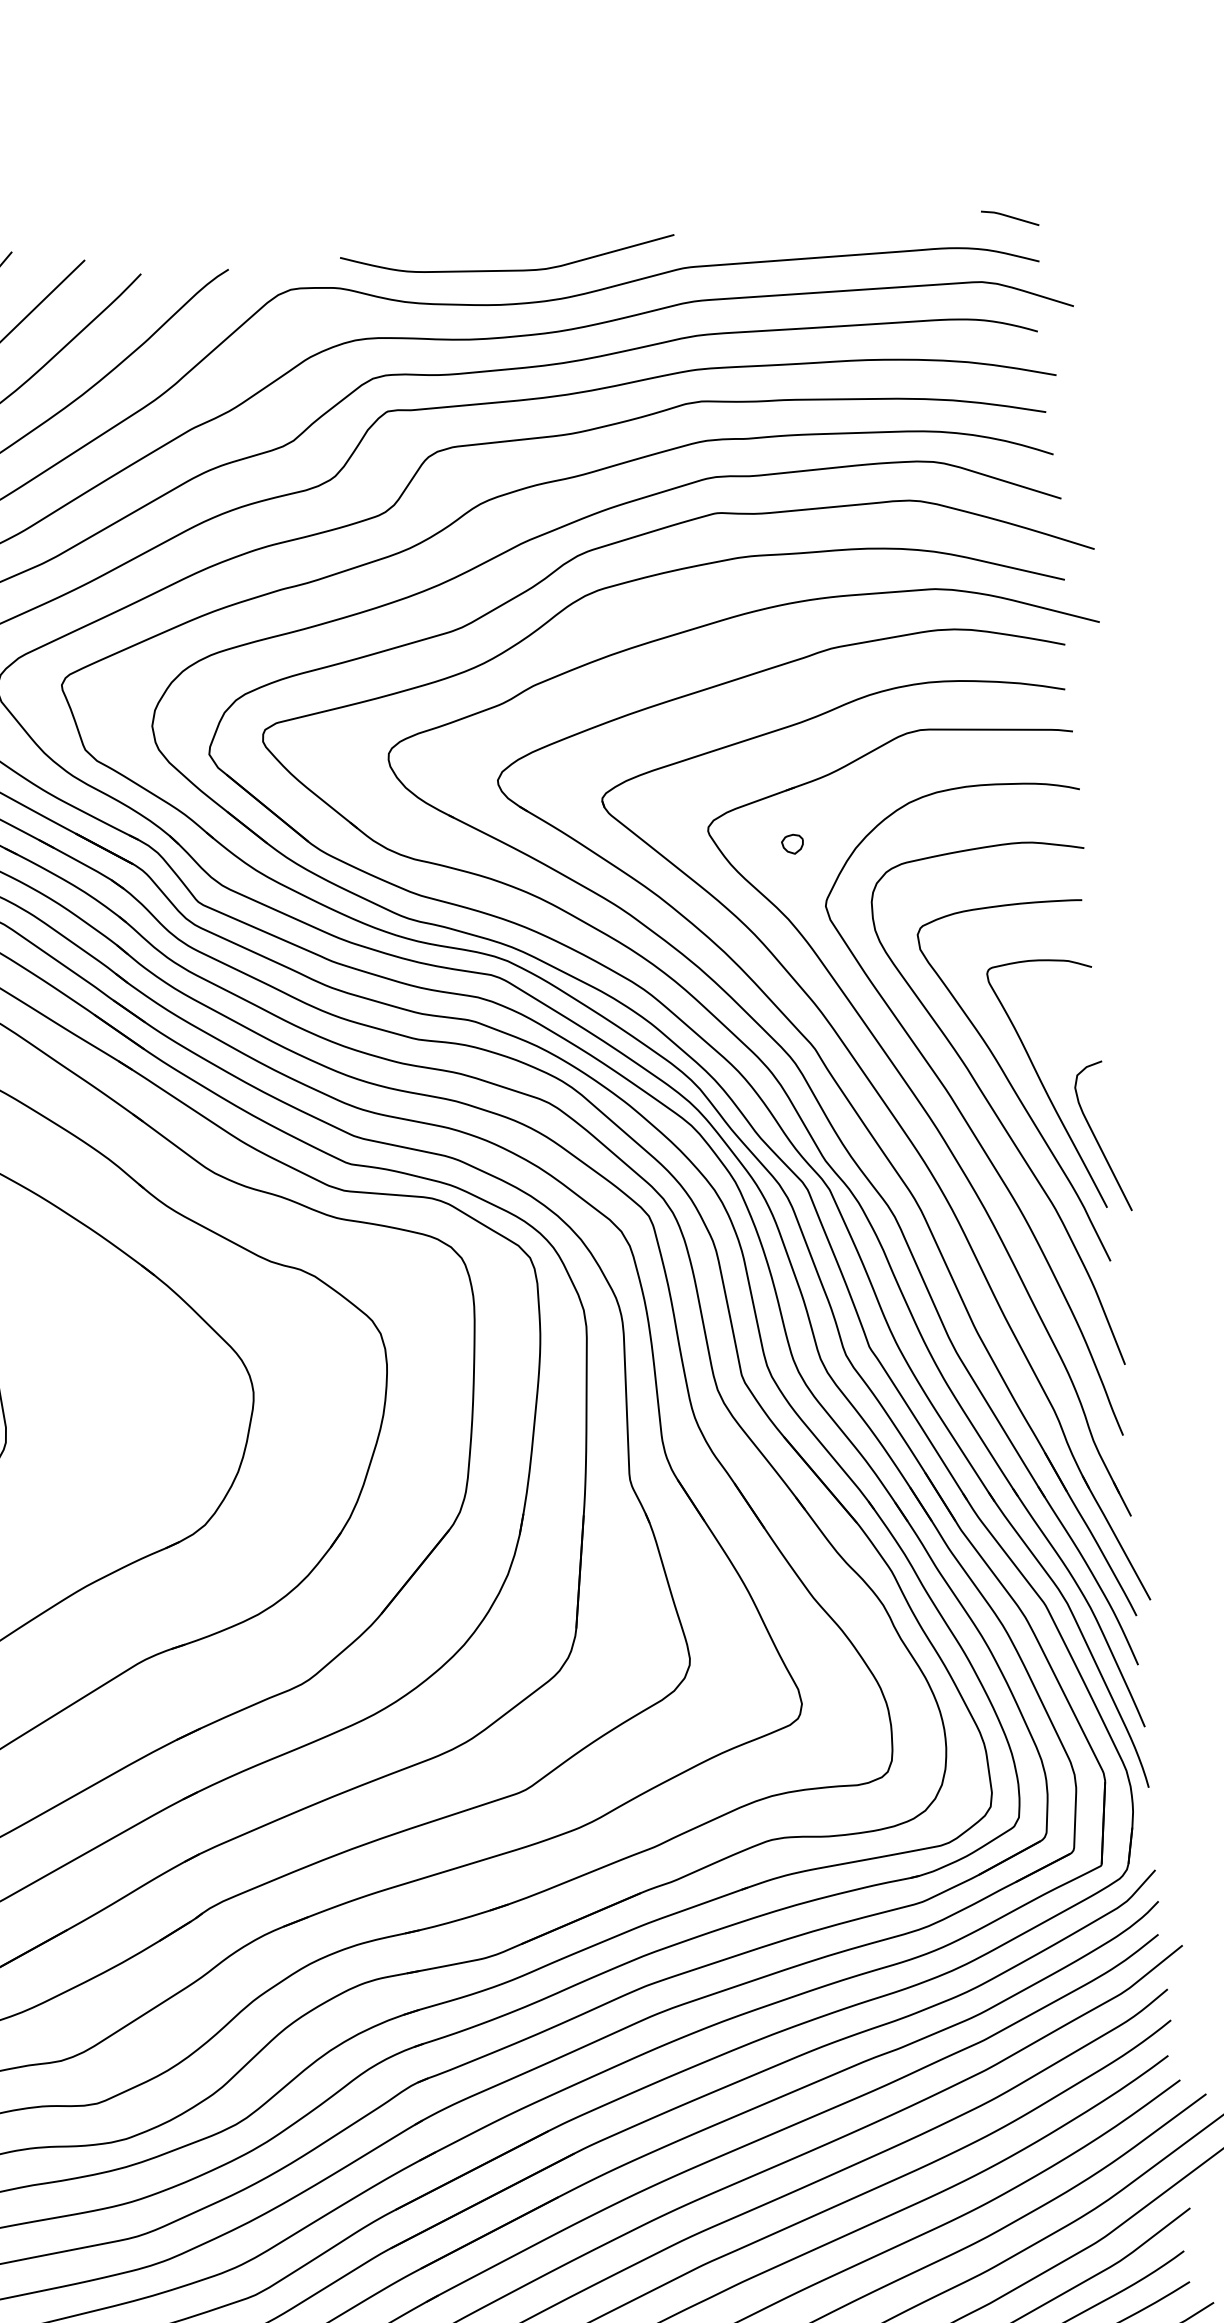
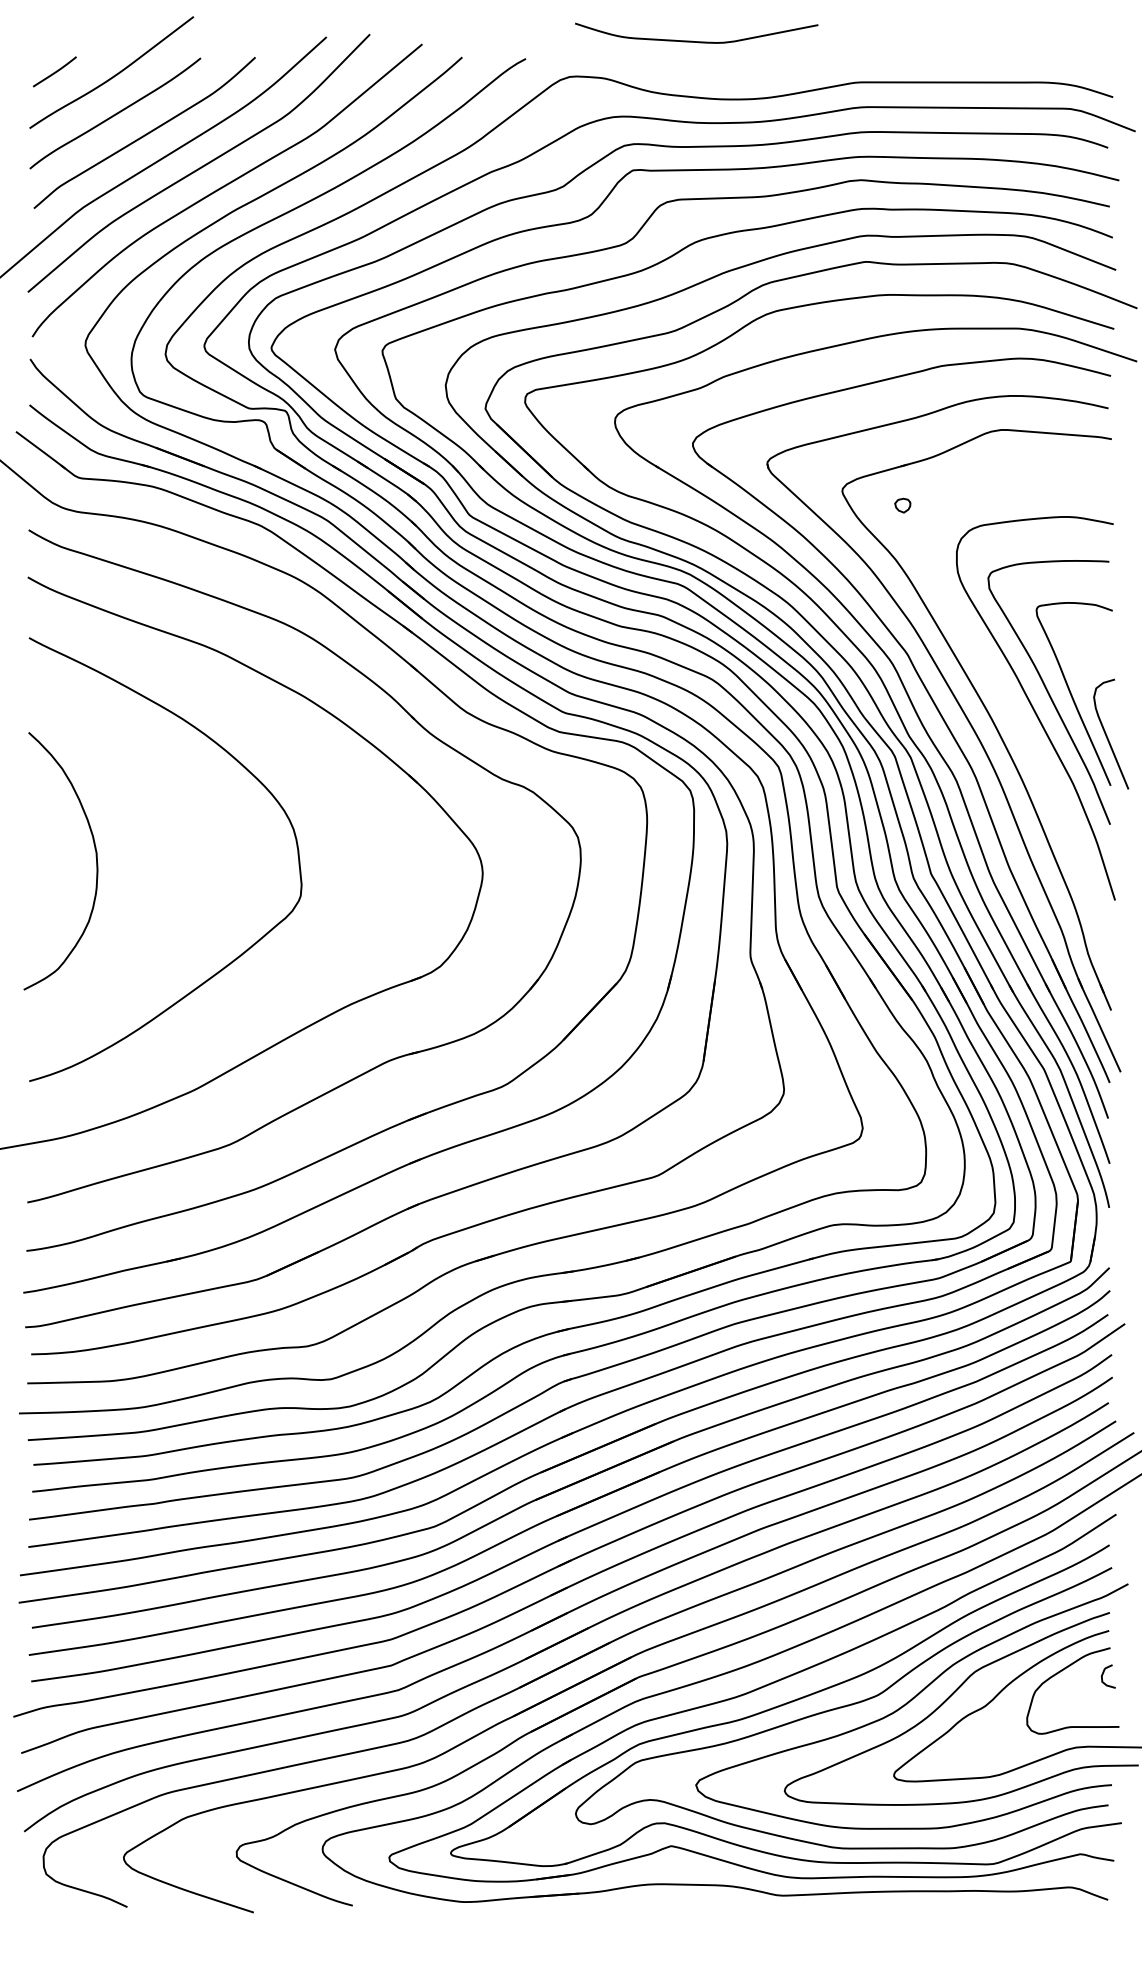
line: (1010, 218) -> (1094, 64), removed
curve: (503, 269) -> (692, 40), moved
curve: (966, 1118) -> (1013, 713), removed

